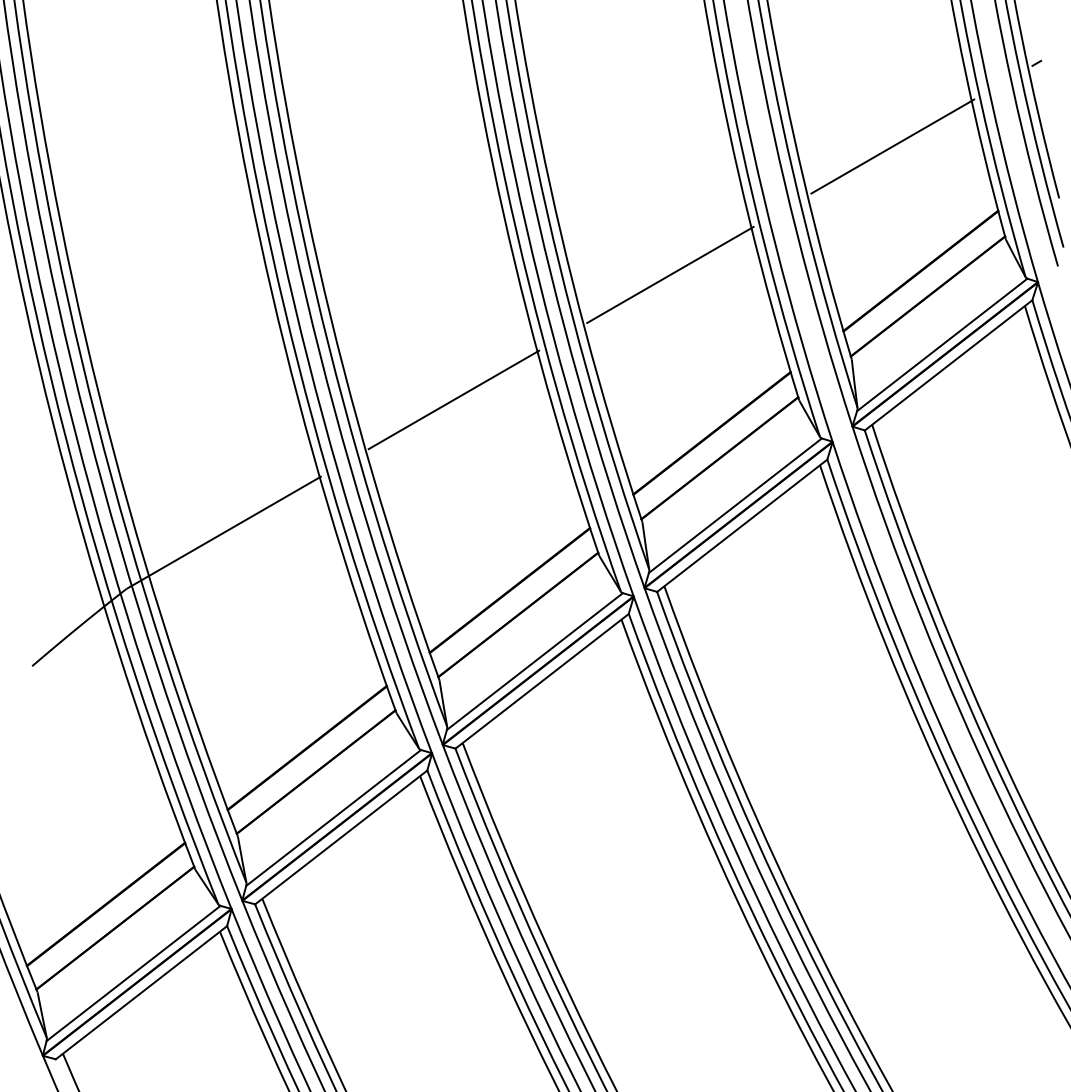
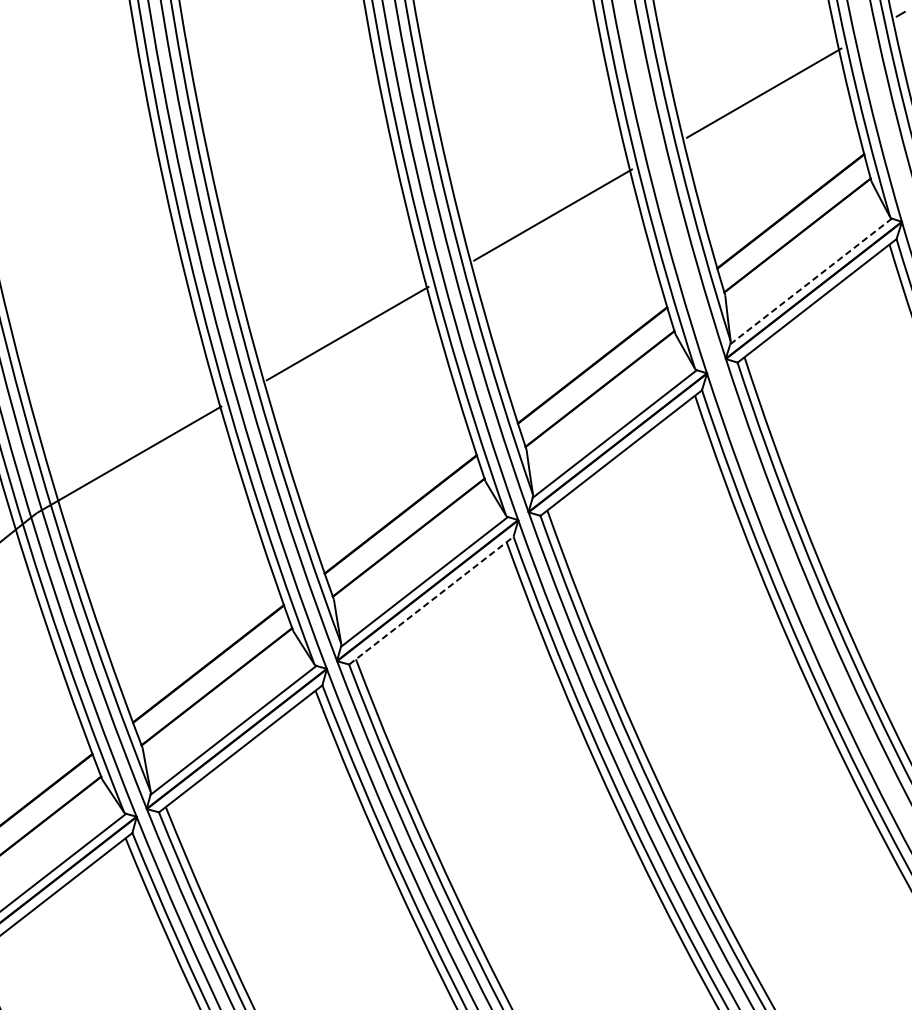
line: (942, 344) -> (811, 281), solid -> dashed
line: (542, 681) -> (431, 600), solid -> dashed

